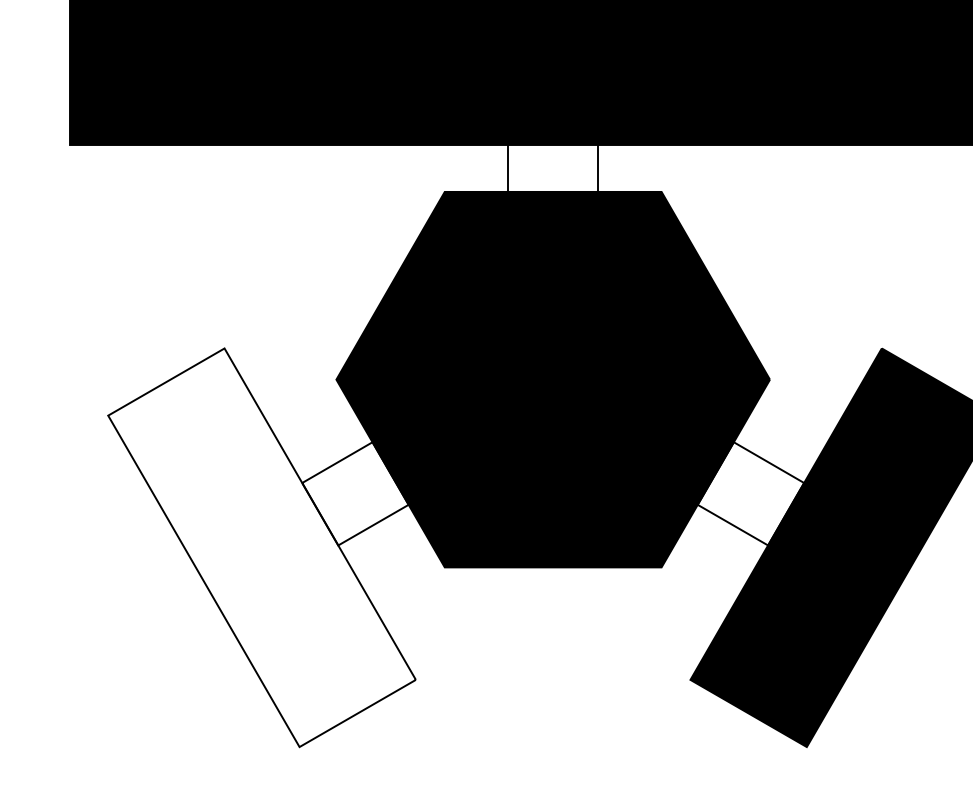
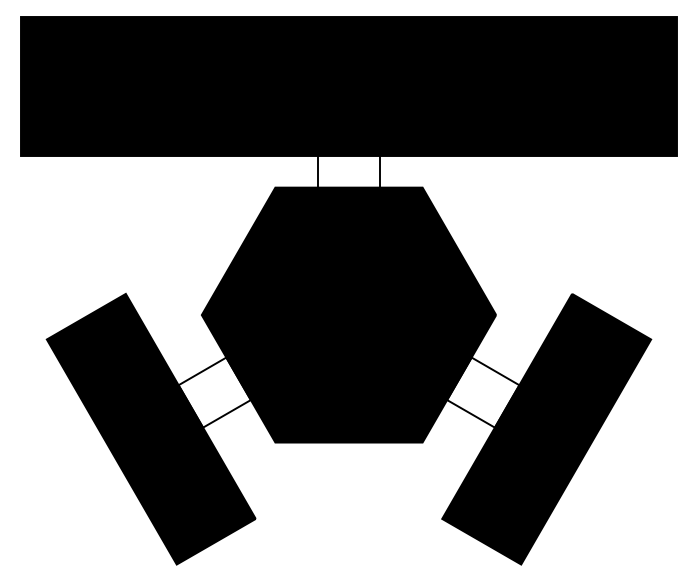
fill: (260, 546) -> (150, 428), added

